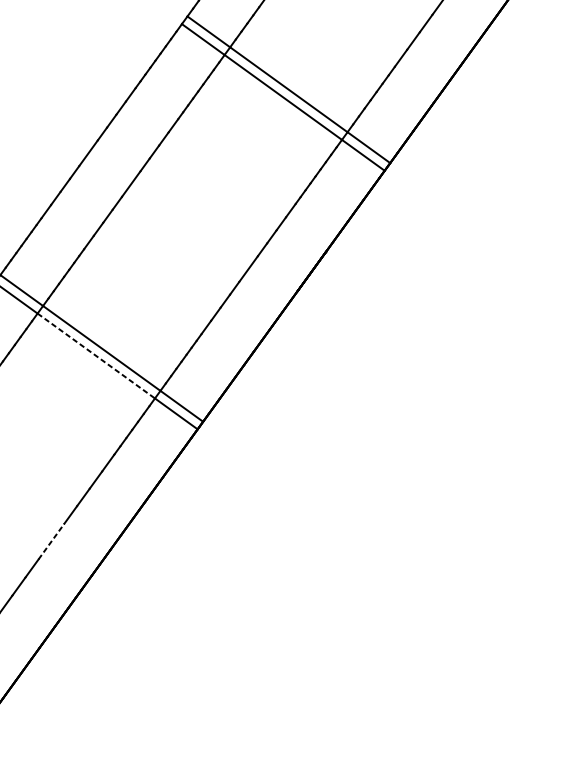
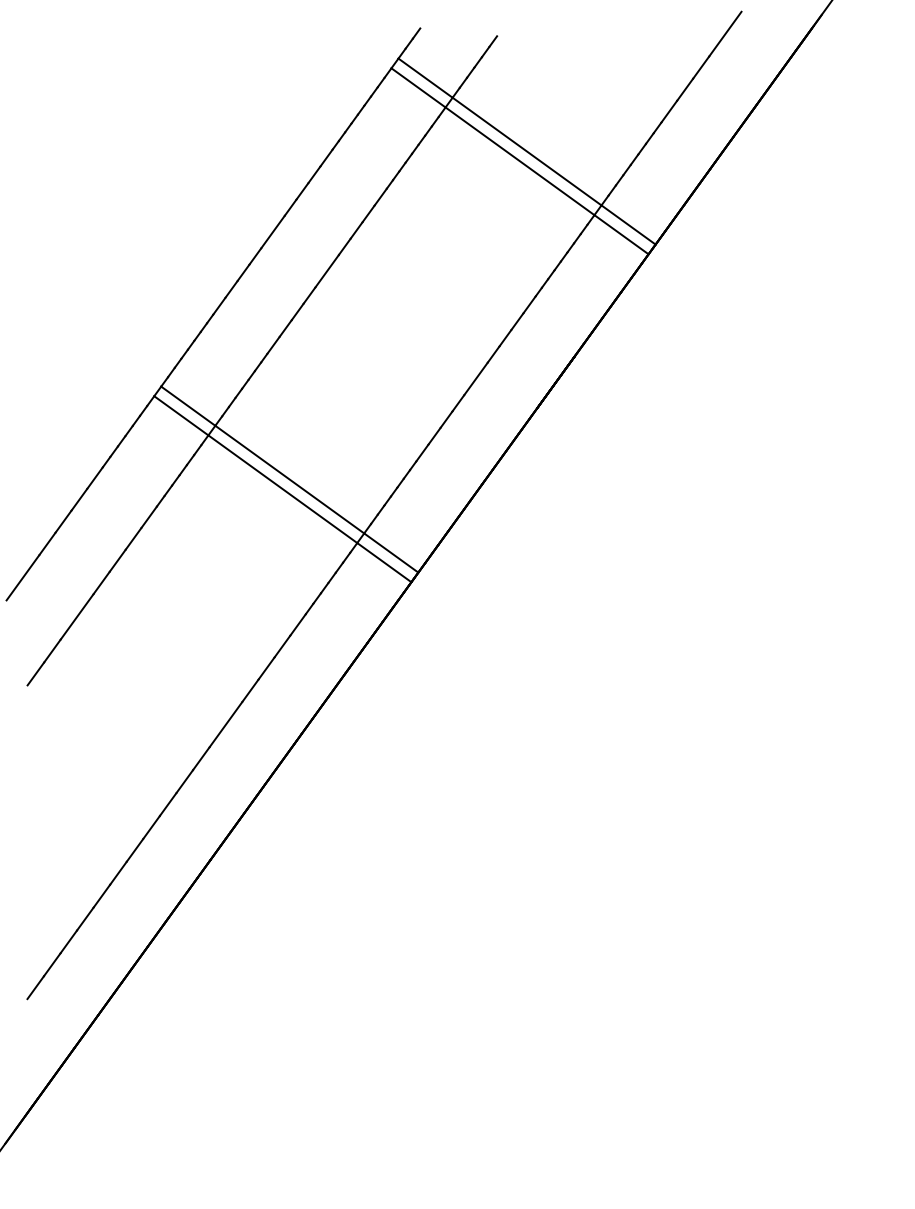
line: (96, 356) -> (282, 489), dashed -> solid
line: (51, 541) -> (226, 724), dashed -> solid

